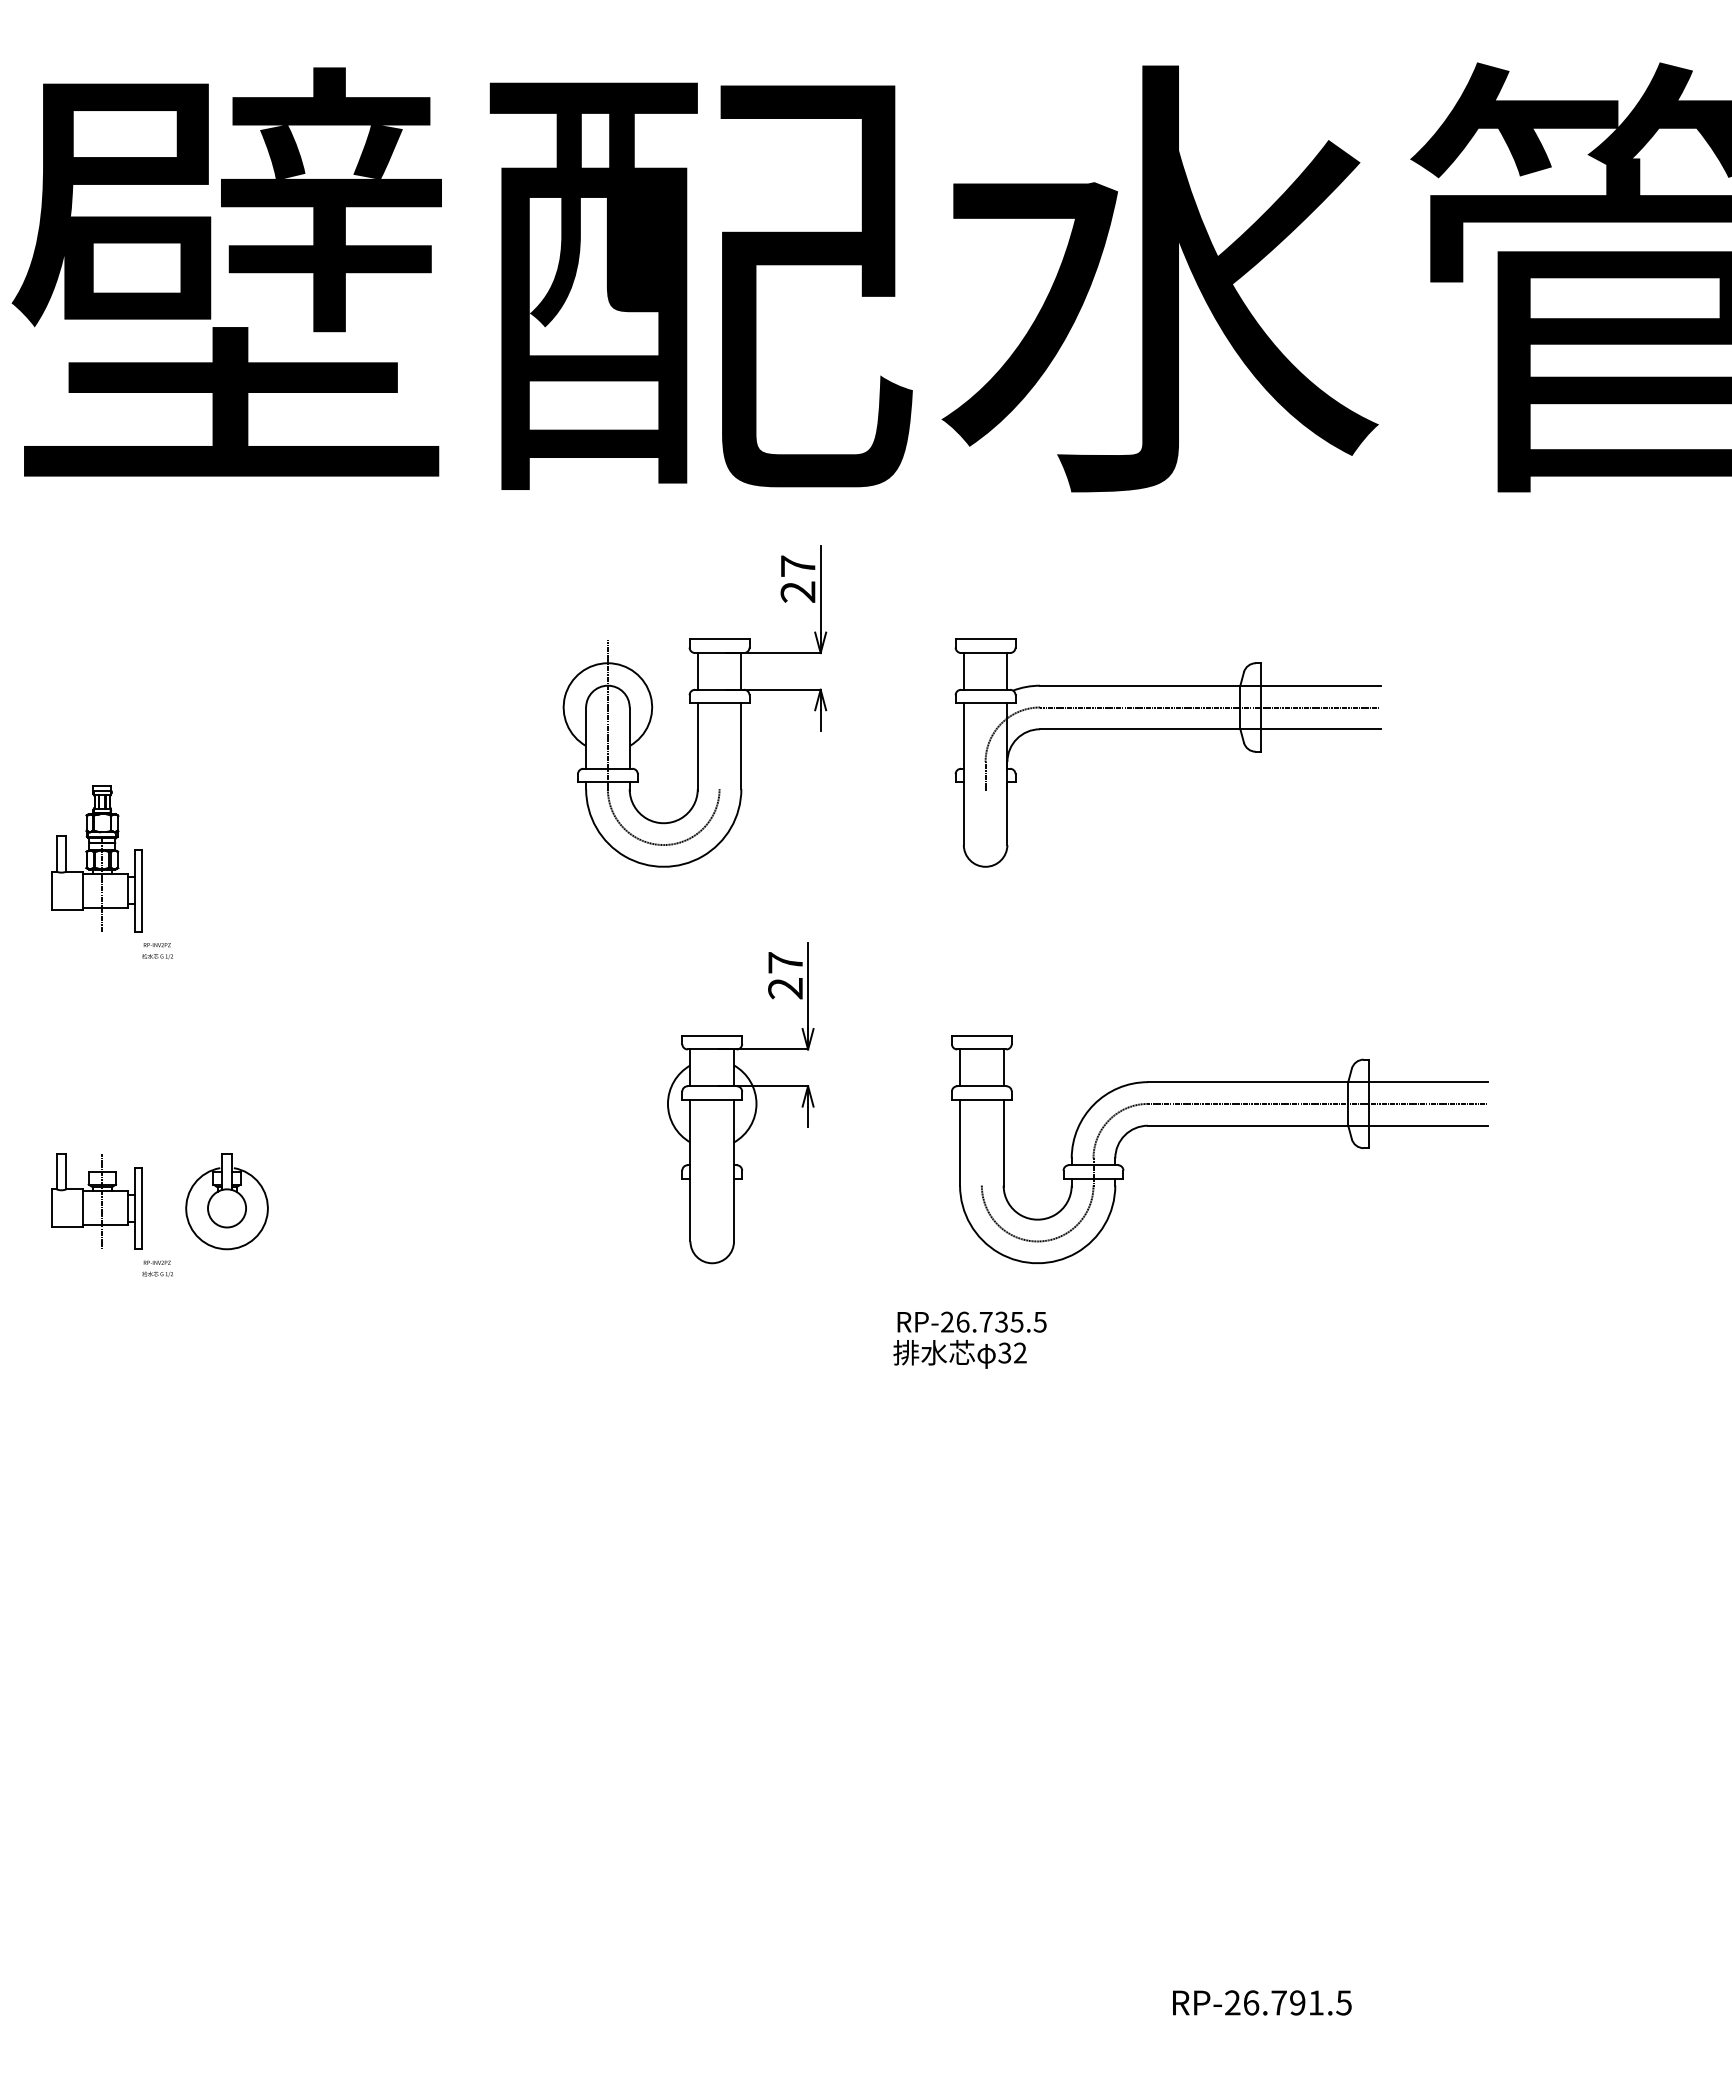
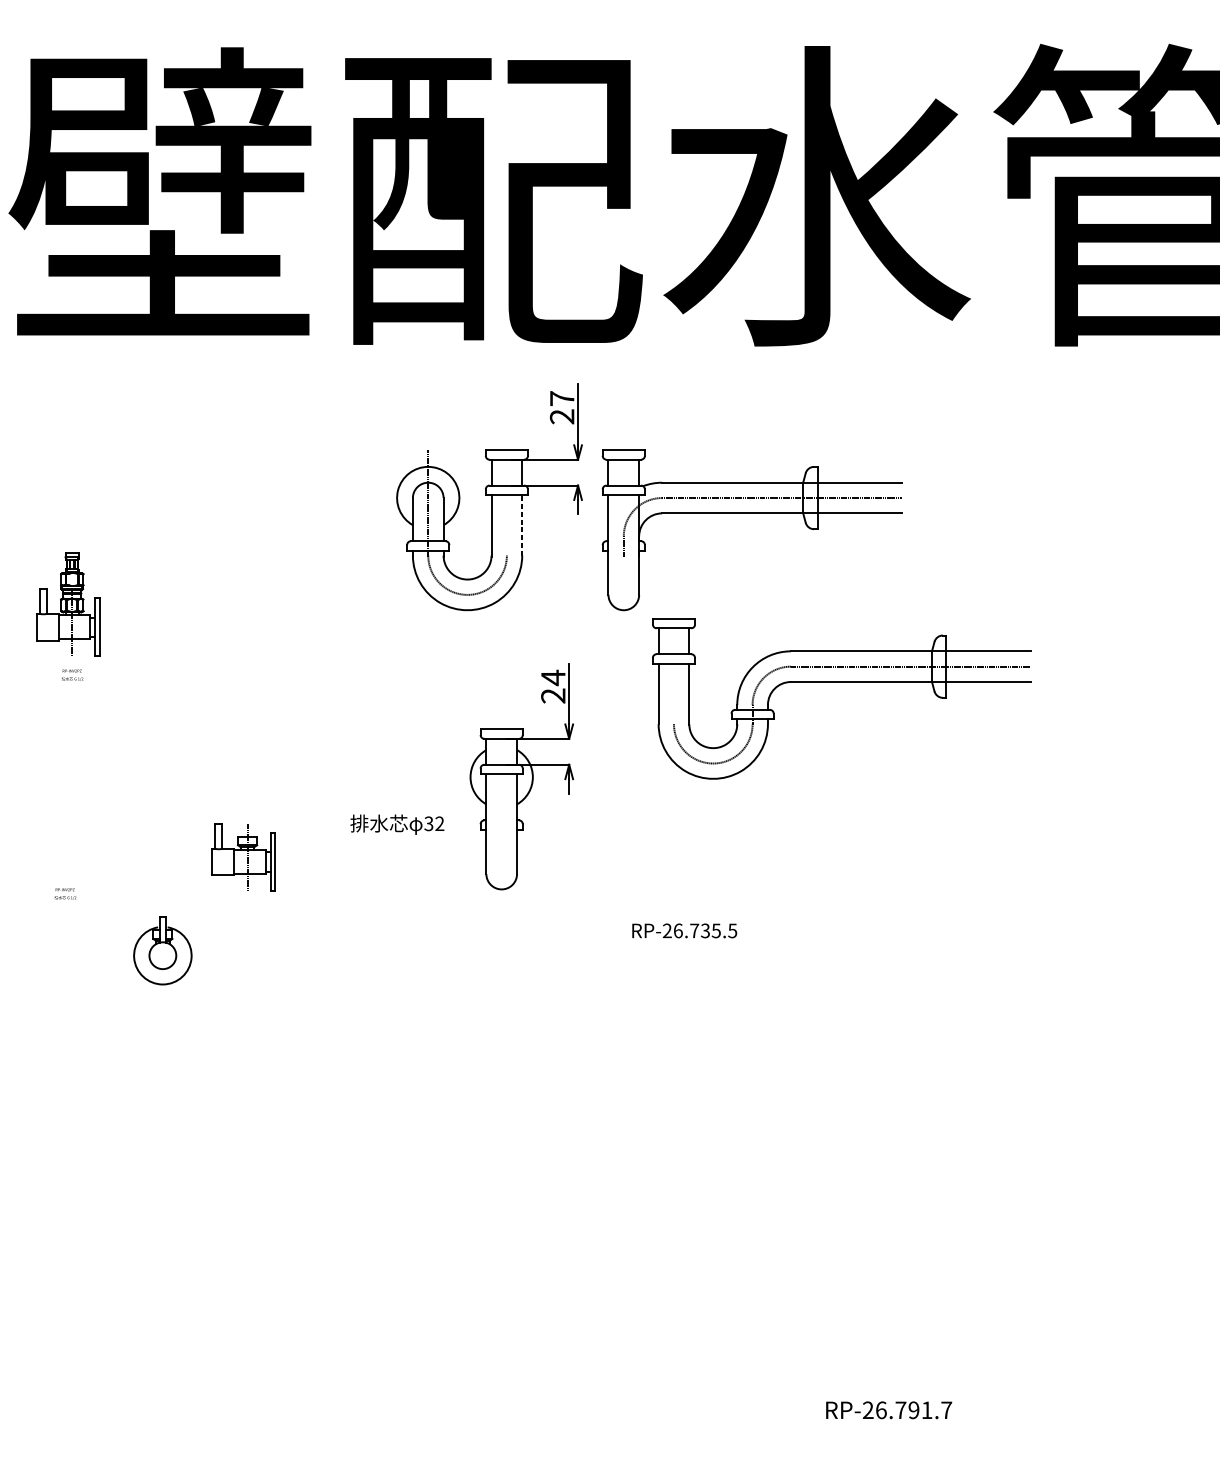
part: (1167, 729) -> (751, 513), moved
line: (741, 746) -> (522, 525), solid -> dashed
text: (157, 951) -> (72, 675), moved
text: (785, 962) -> (553, 677), 27 -> 24
part: (1219, 1126) -> (841, 682), moved
part: (96, 1201) -> (243, 857), moved
part: (226, 1201) -> (162, 950), moved
text: (157, 1268) -> (65, 893), moved
text: (959, 1354) -> (396, 824), moved
text: (1343, 2002) -> (946, 1409), RP-26.791.5 -> RP-26.791.7

